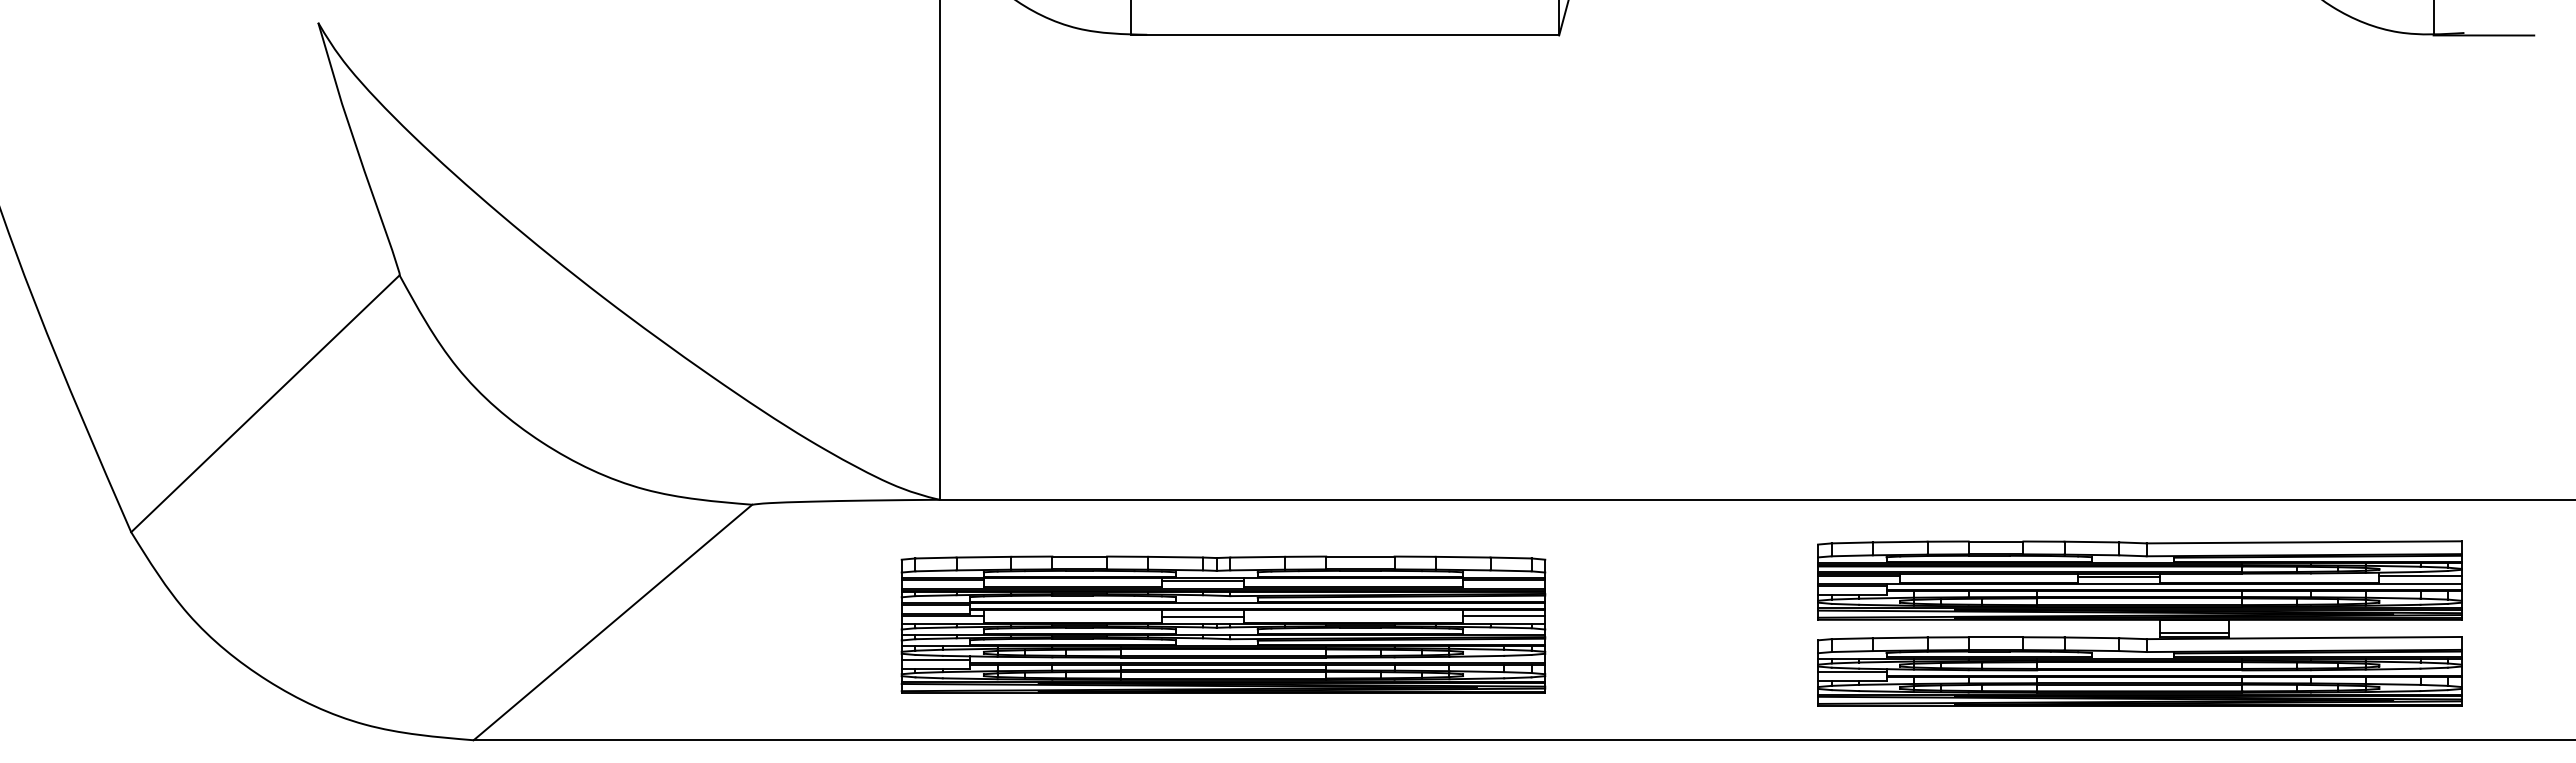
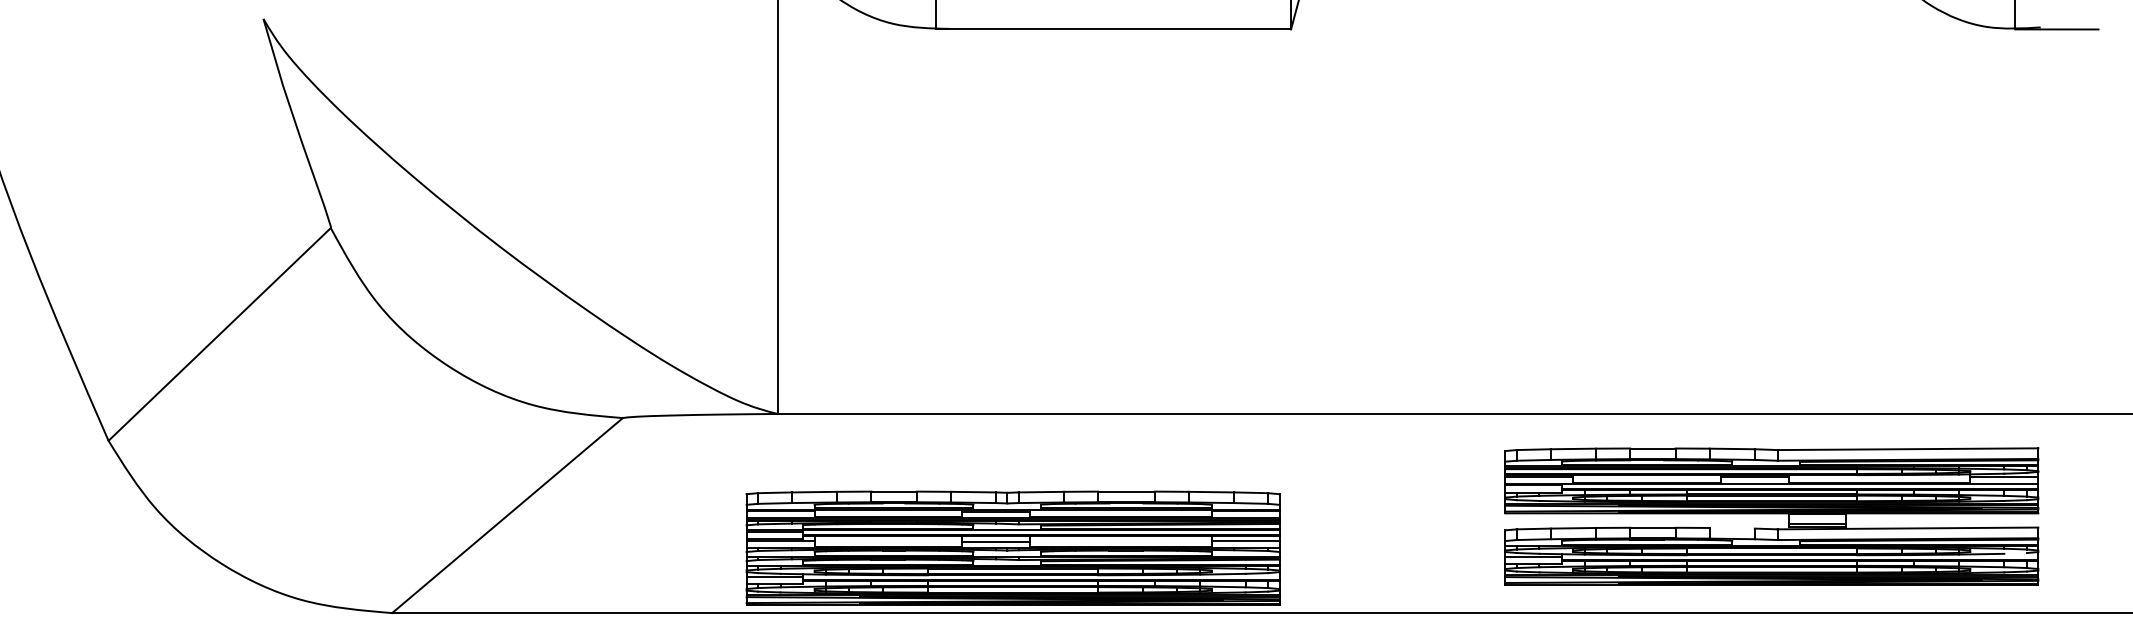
part: (1223, 624) -> (1013, 547), moved
line: (2091, 637) -> (1731, 527), removed
line: (2433, 667) -> (2015, 552), removed

